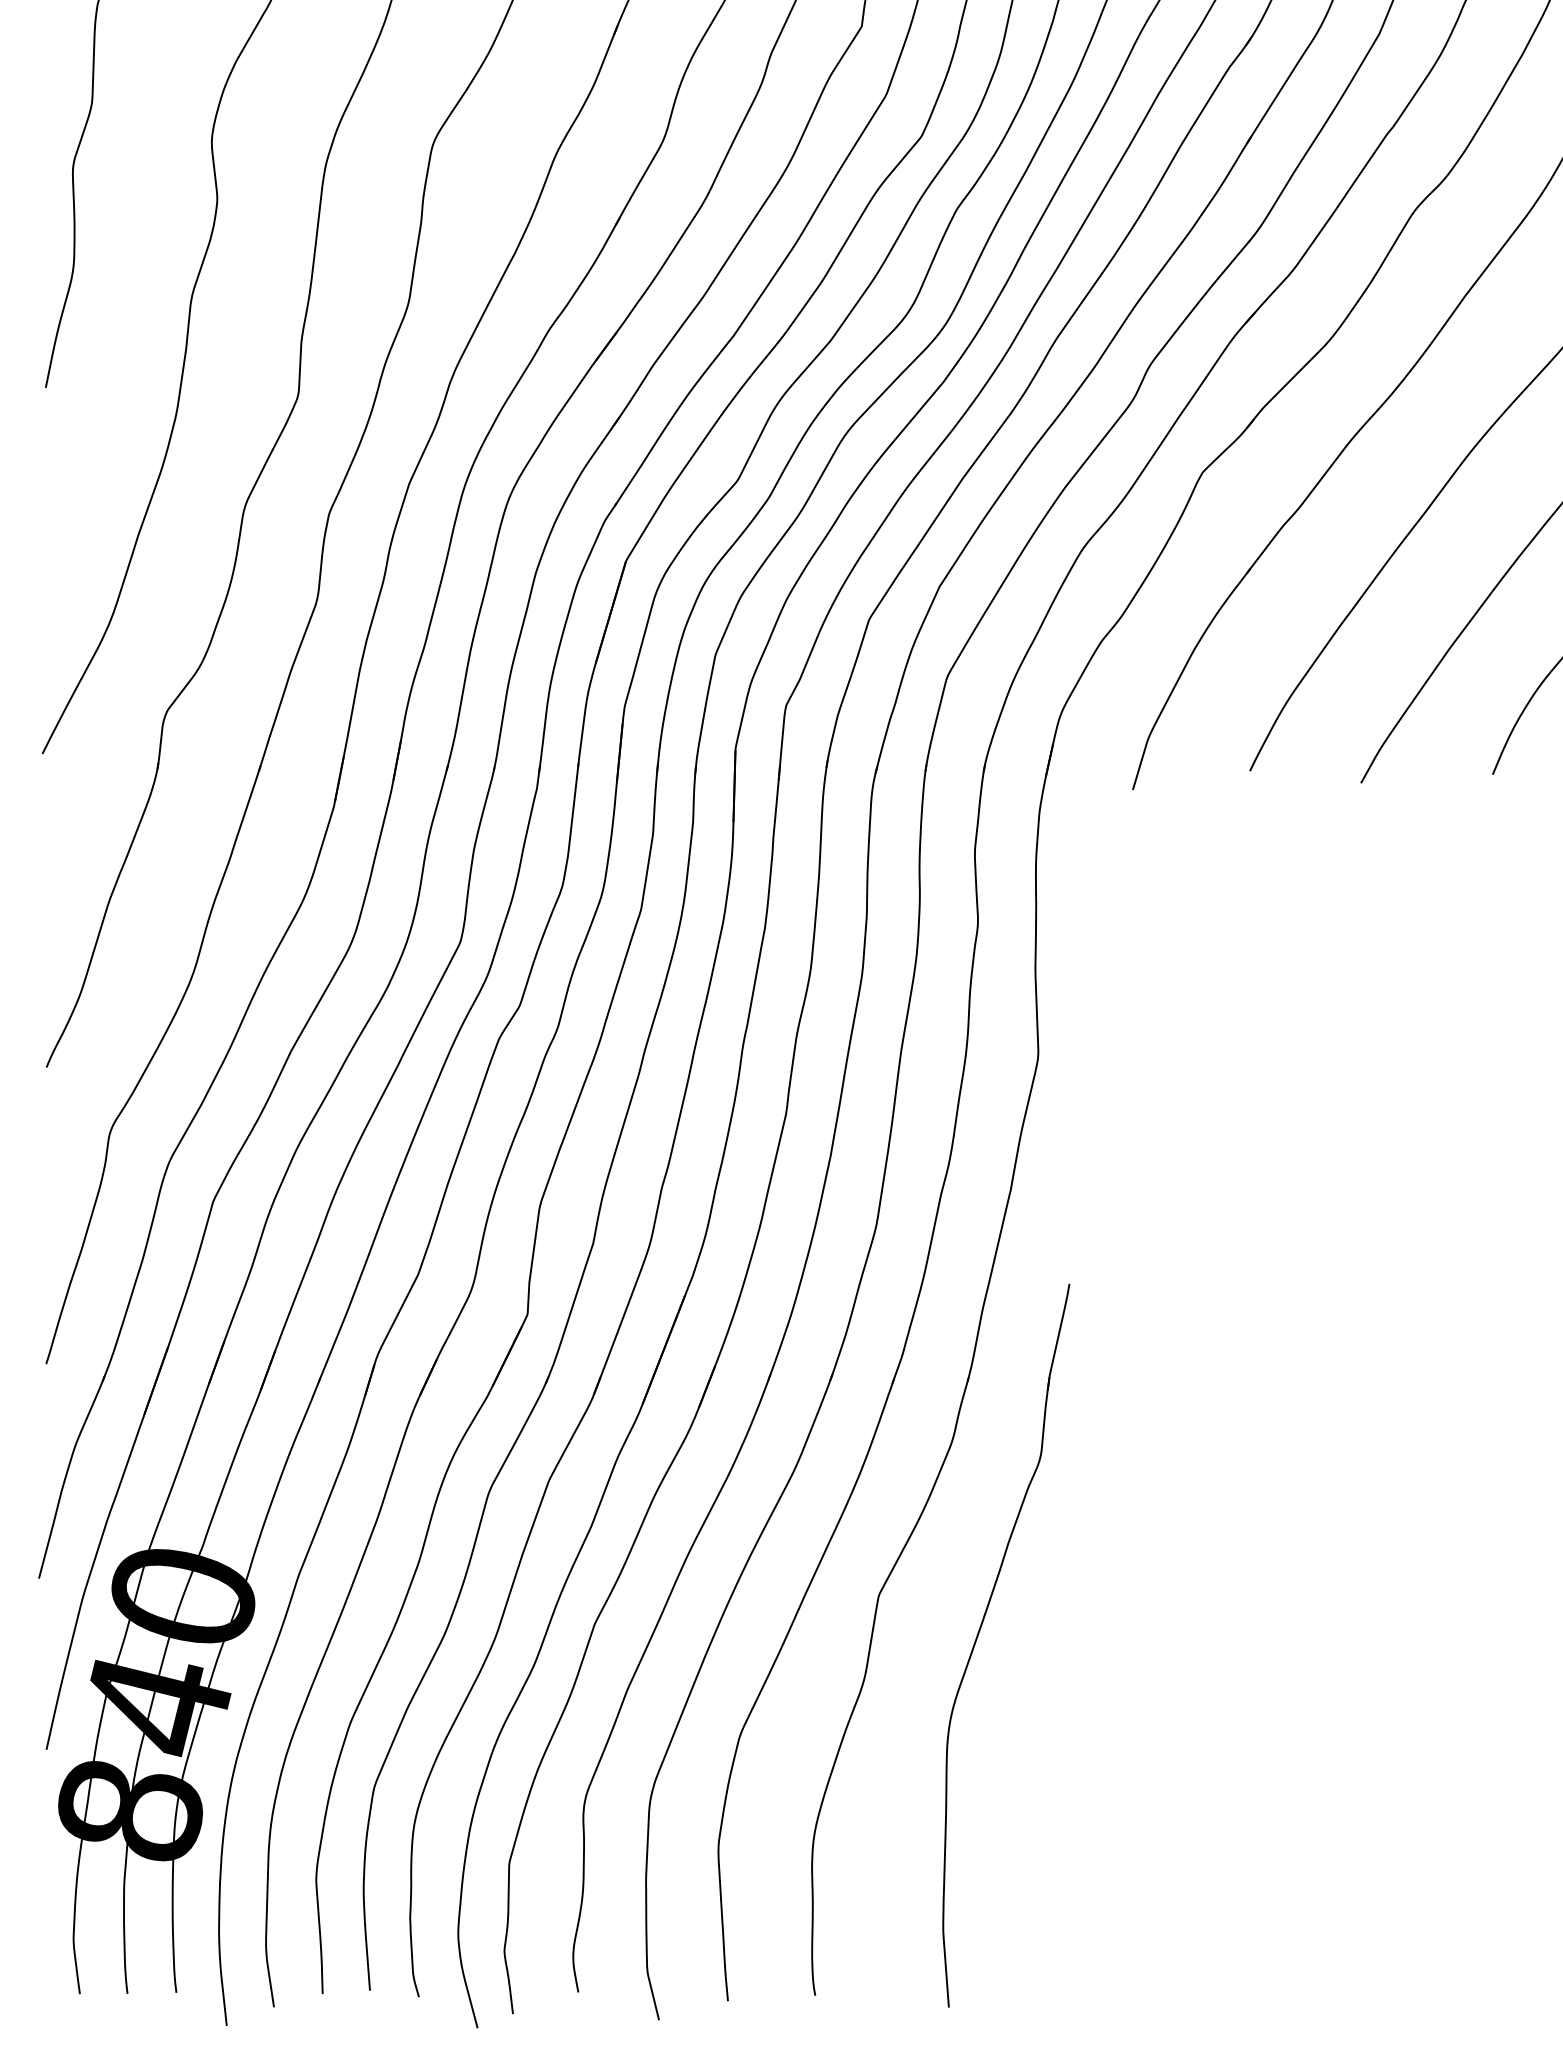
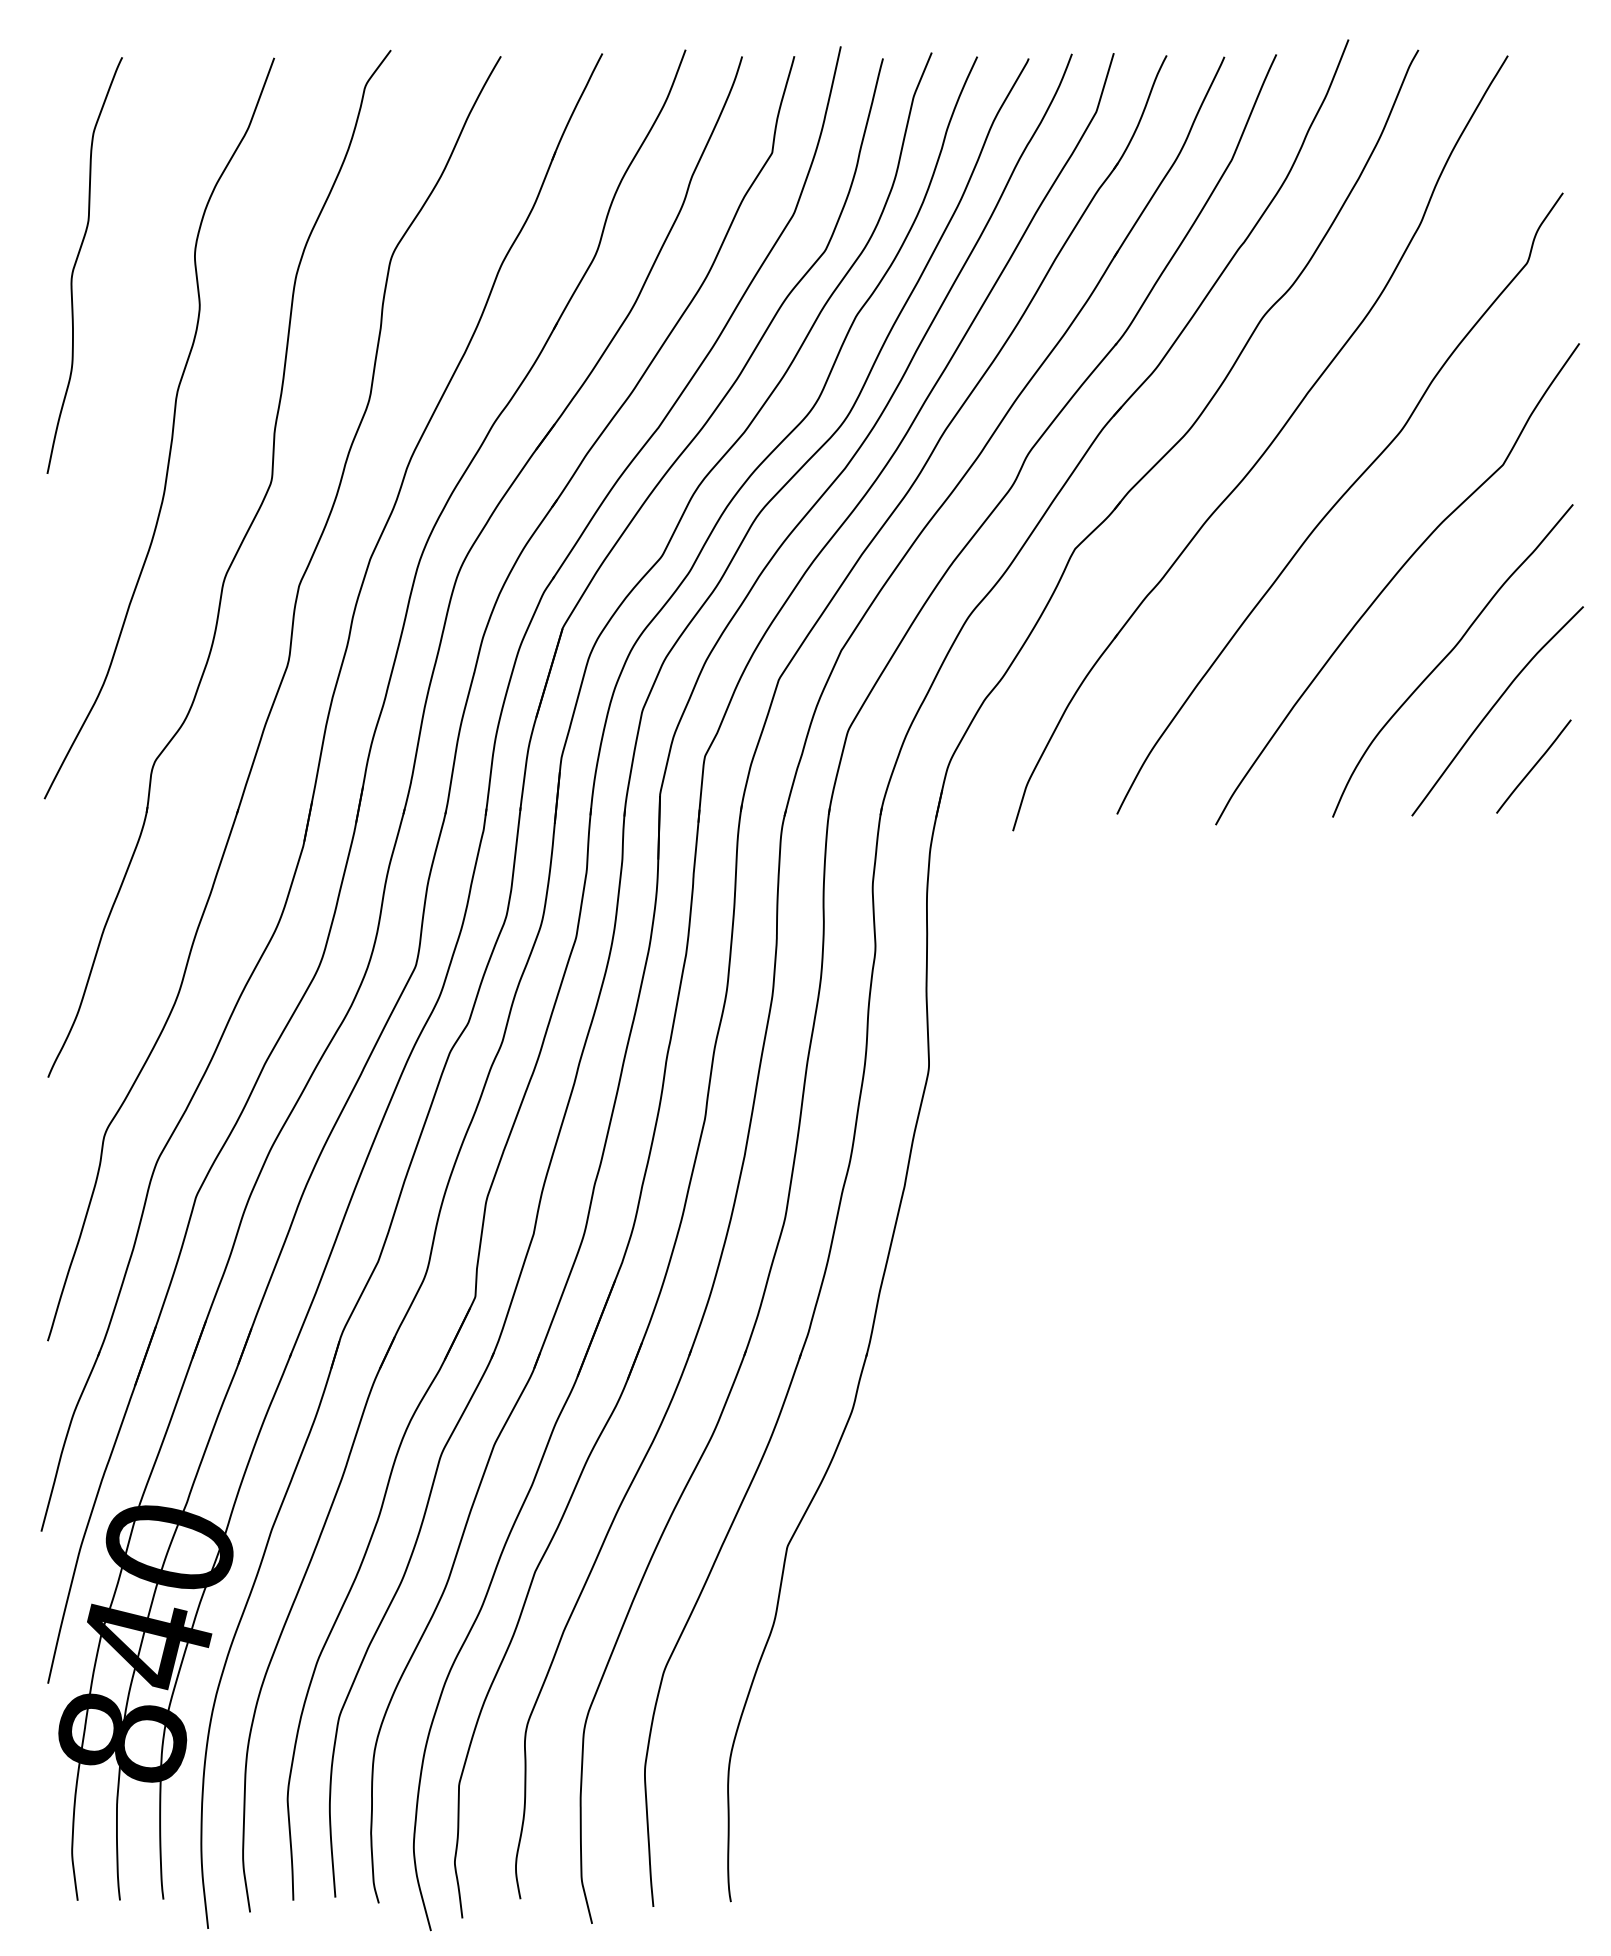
part: (979, 1635) -> (876, 1582), removed

